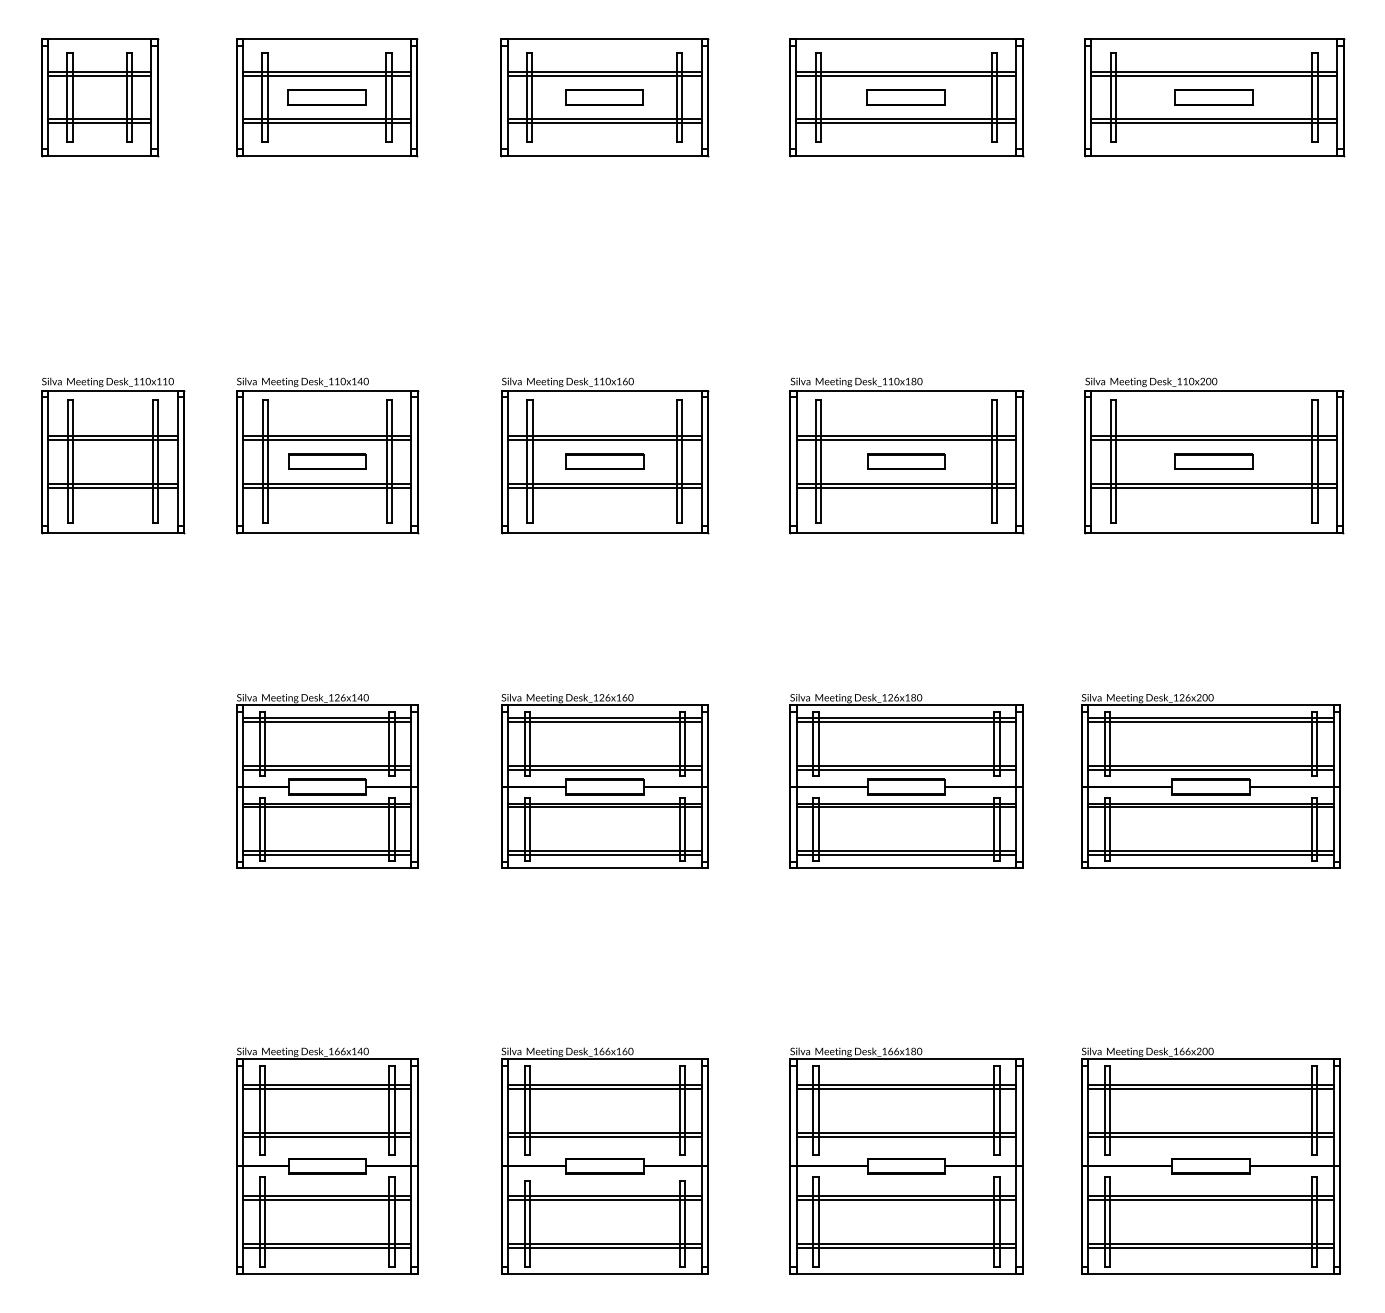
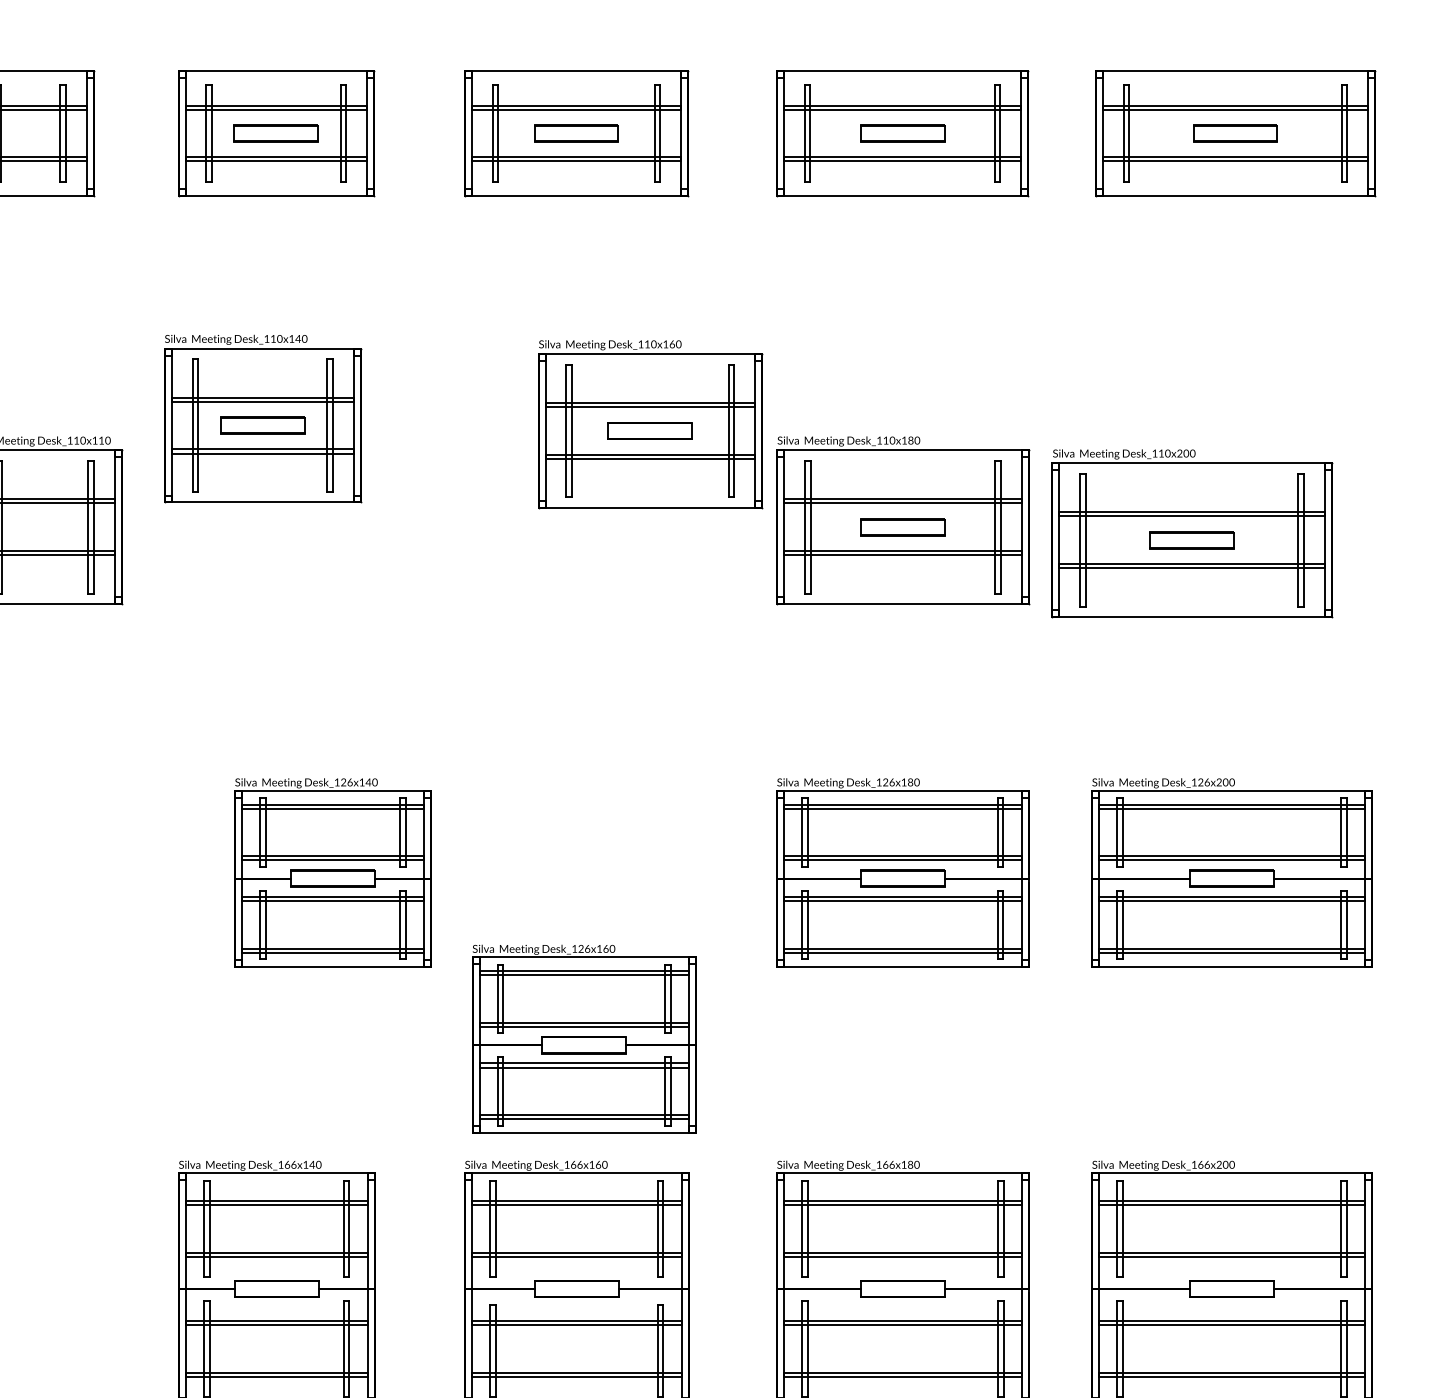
part: (327, 455) -> (262, 418), moved
part: (605, 455) -> (650, 424), moved
part: (1214, 455) -> (1192, 533), moved
part: (327, 781) -> (333, 872), moved
part: (604, 781) -> (583, 1039), moved

